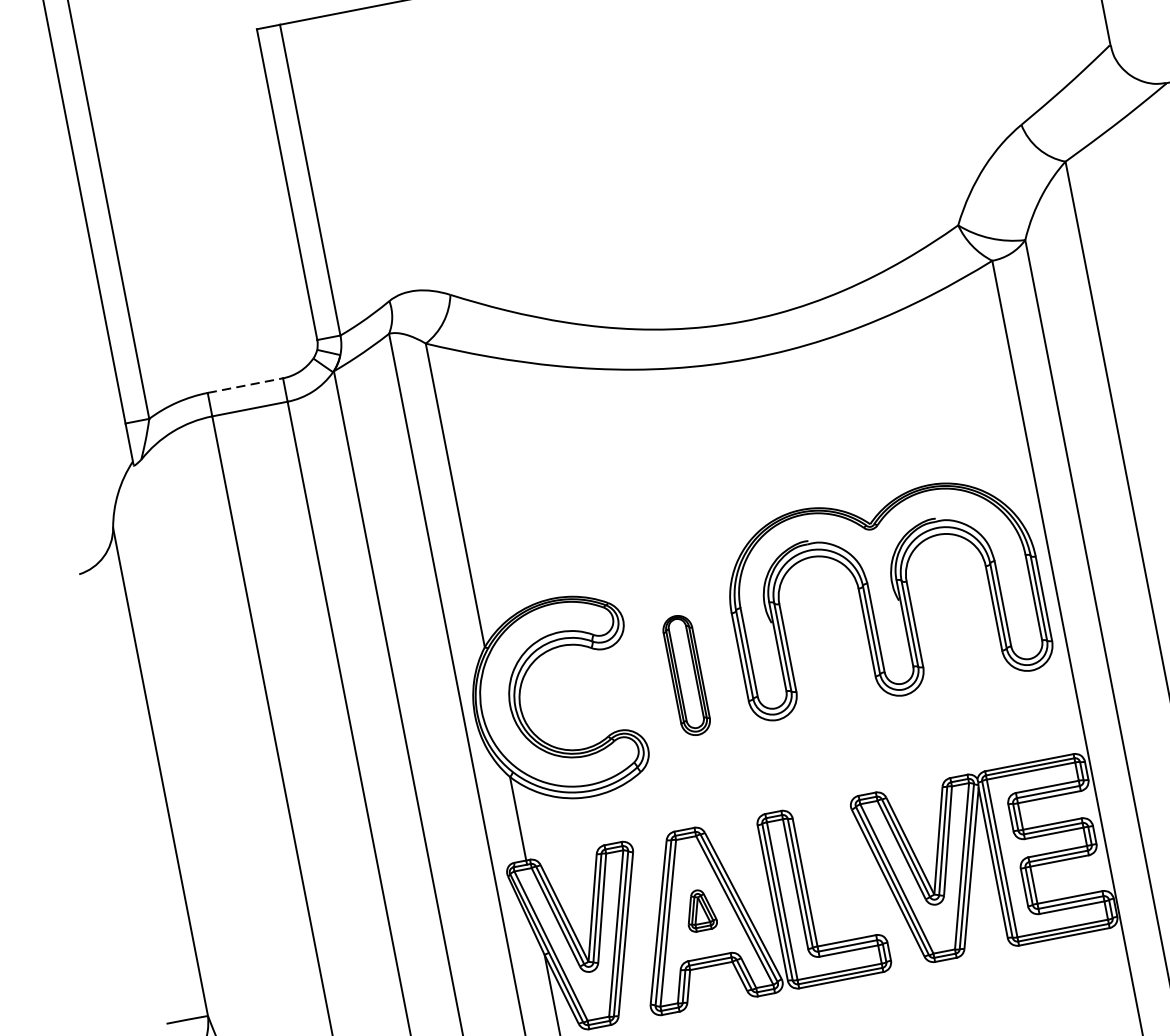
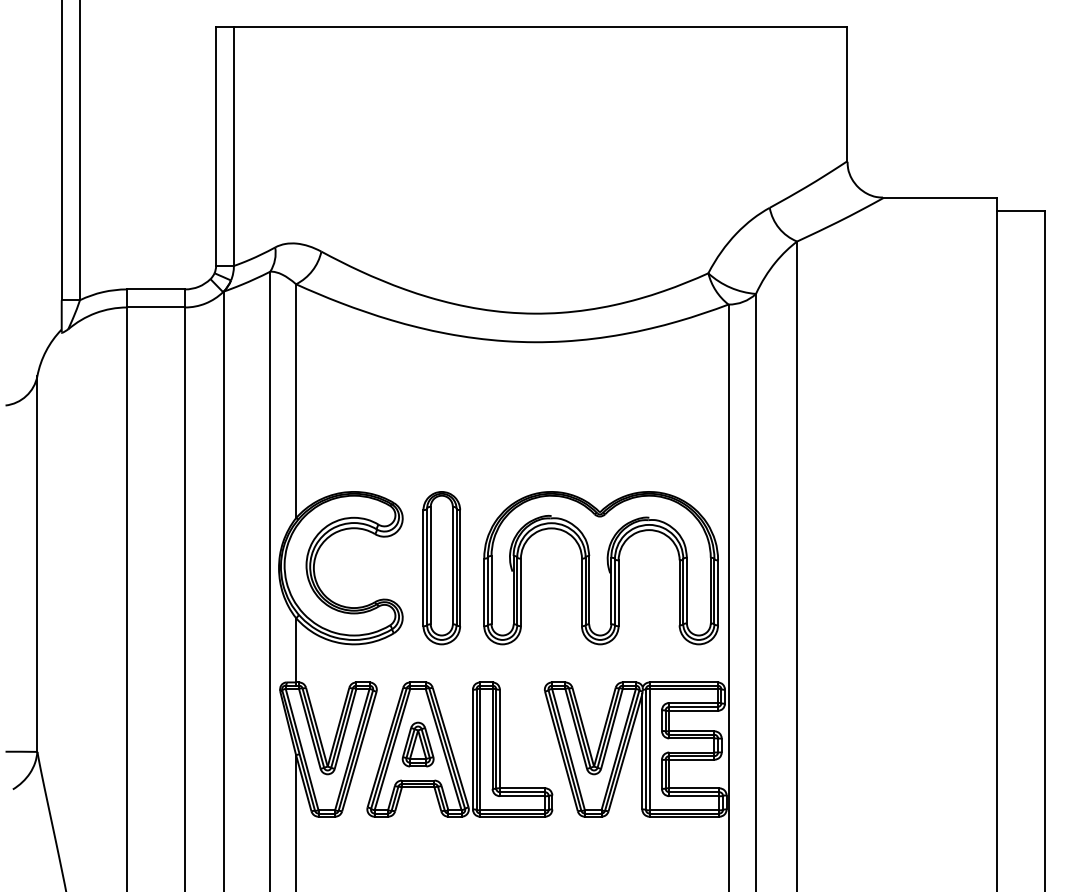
line: (245, 385) -> (156, 289), dashed -> solid
part: (885, 596) -> (600, 568), moved
part: (686, 675) -> (441, 568), size x1.67
part: (699, 910) -> (417, 744), size x1.43

